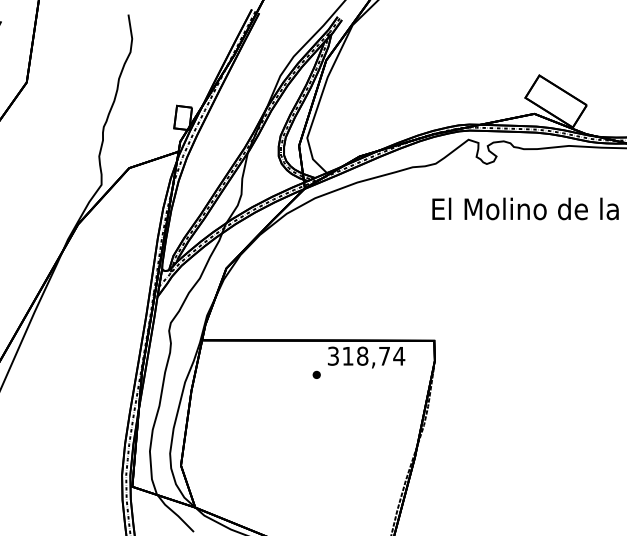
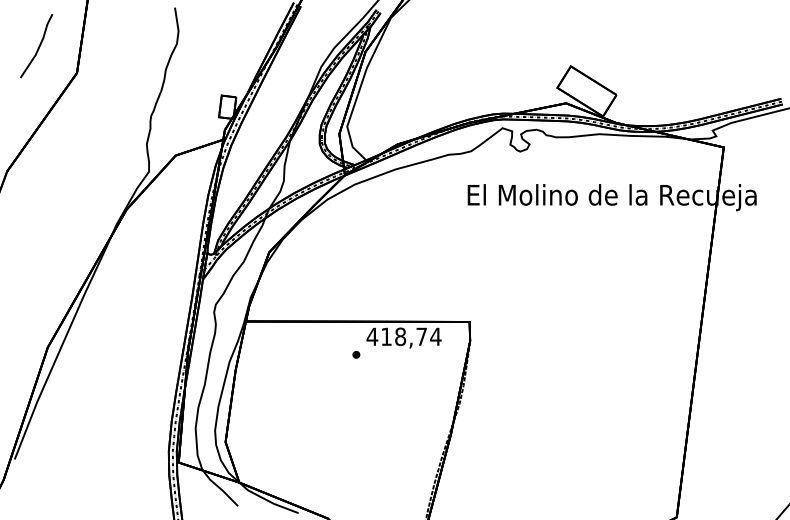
text: (333, 355) -> (372, 336), 318,74 -> 418,74

